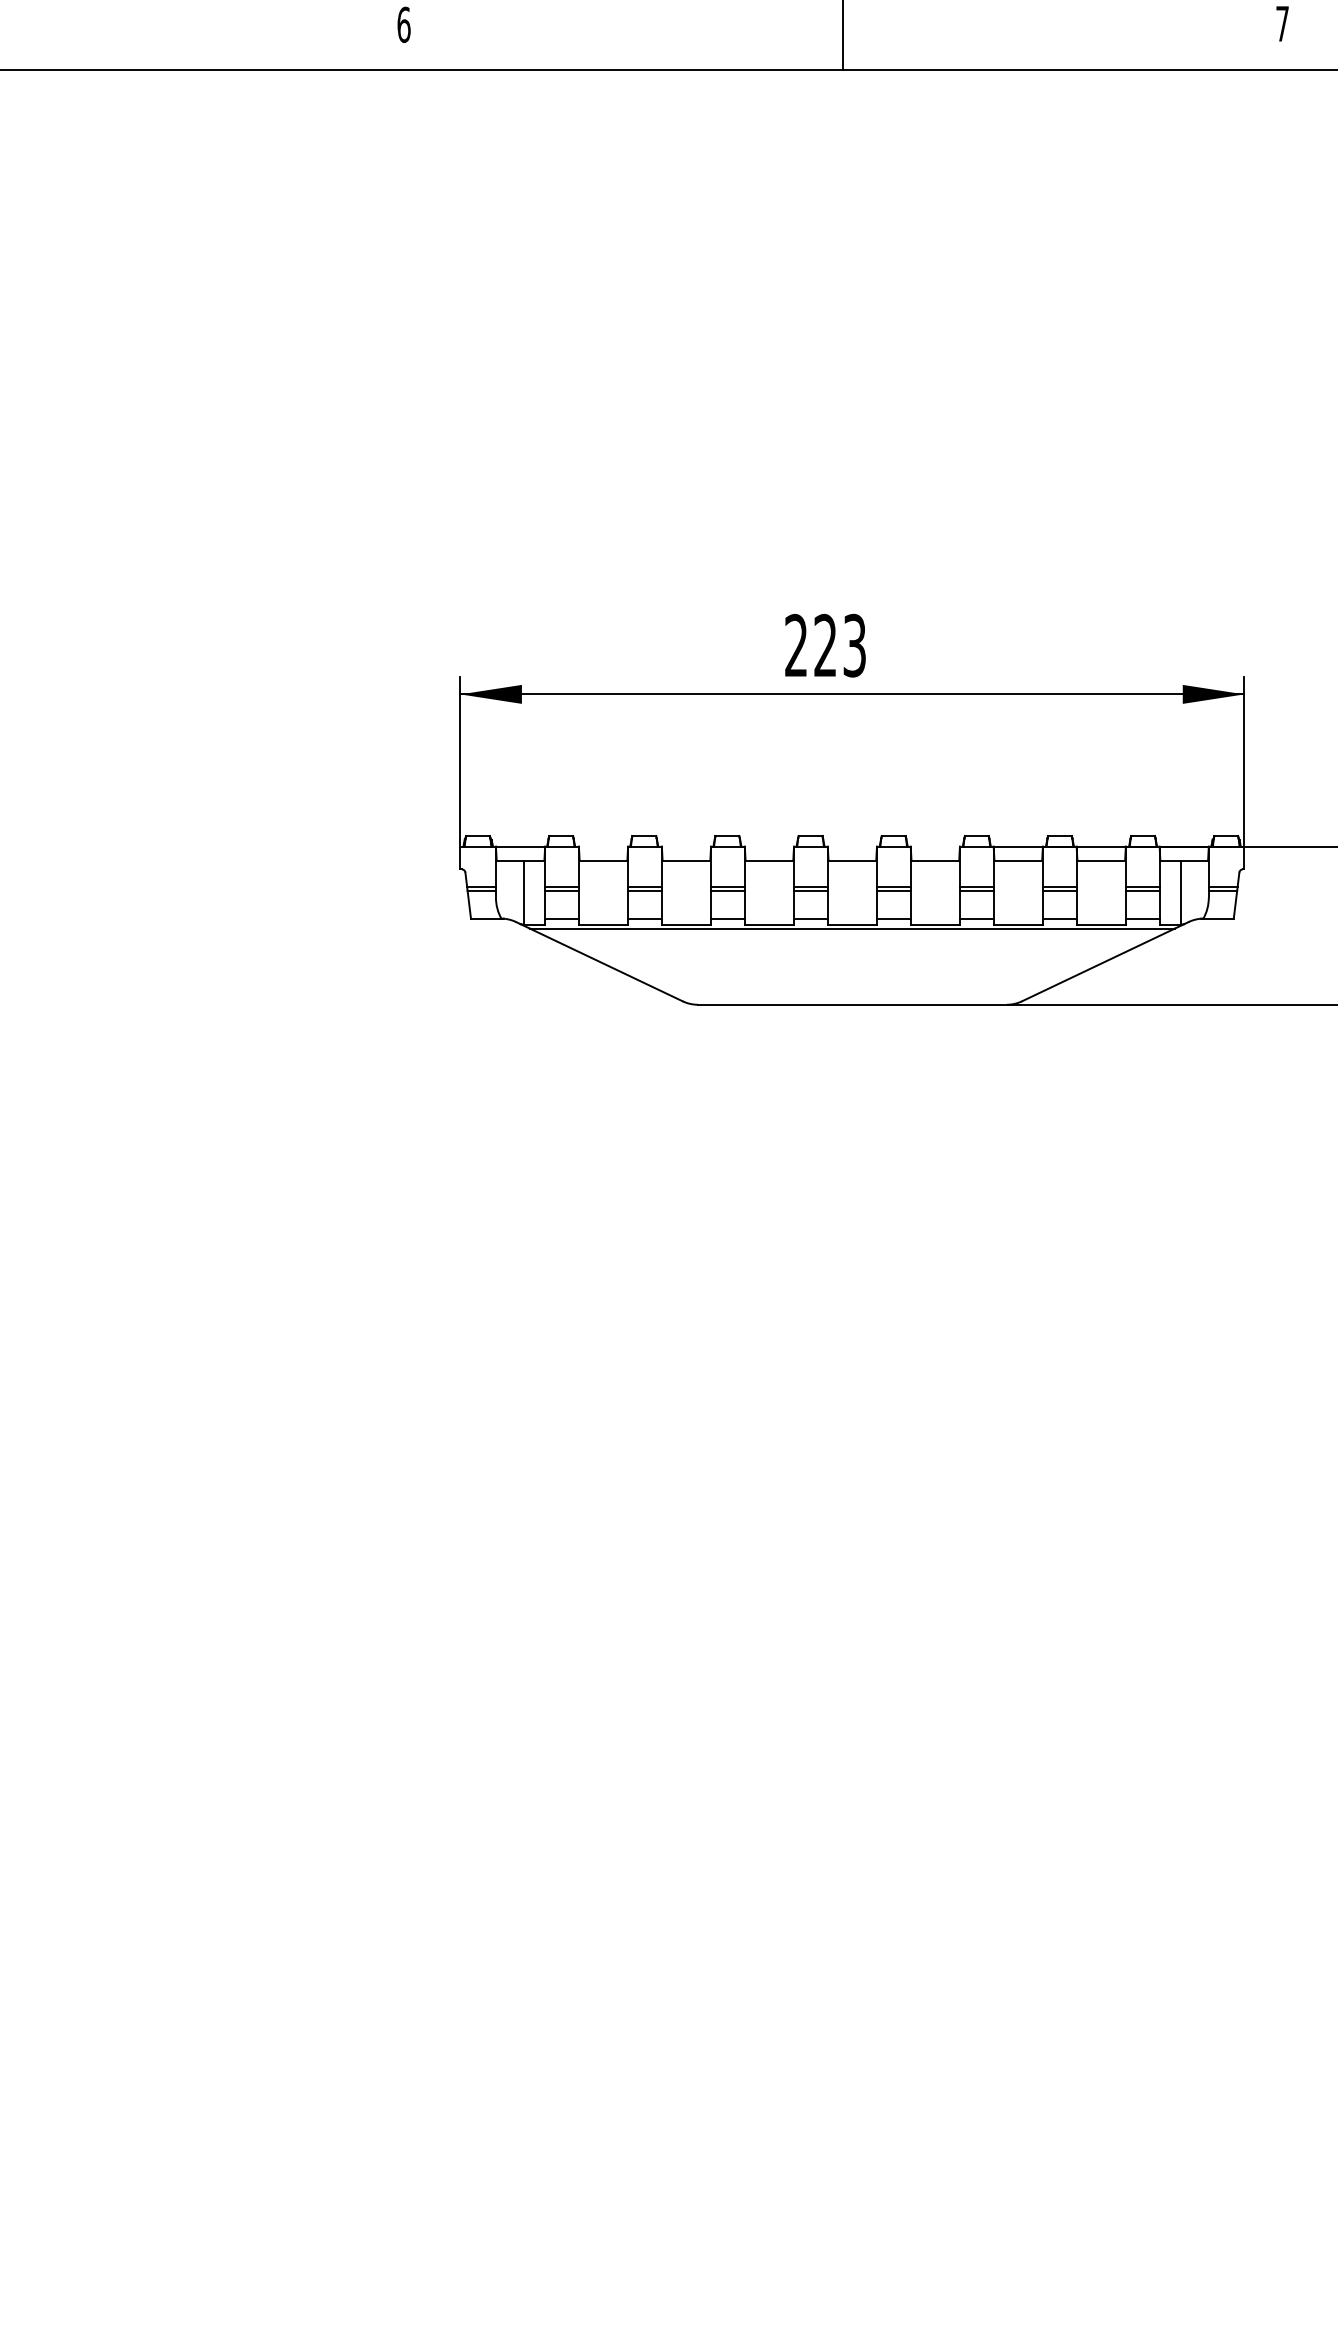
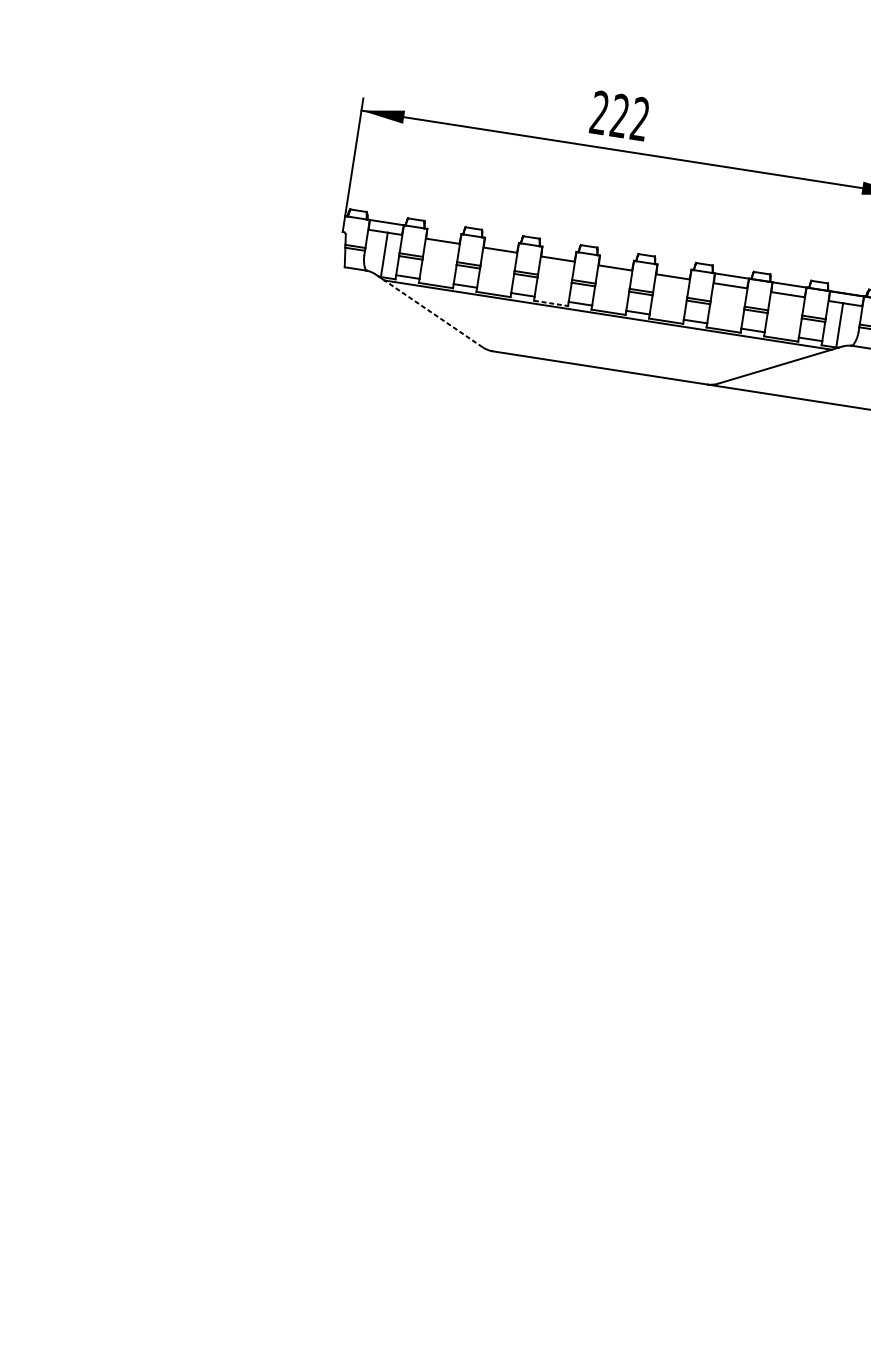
text: (854, 645) -> (640, 119), 223 -> 222
line: (769, 924) -> (551, 303), solid -> dashed
line: (606, 965) -> (433, 314), solid -> dashed

